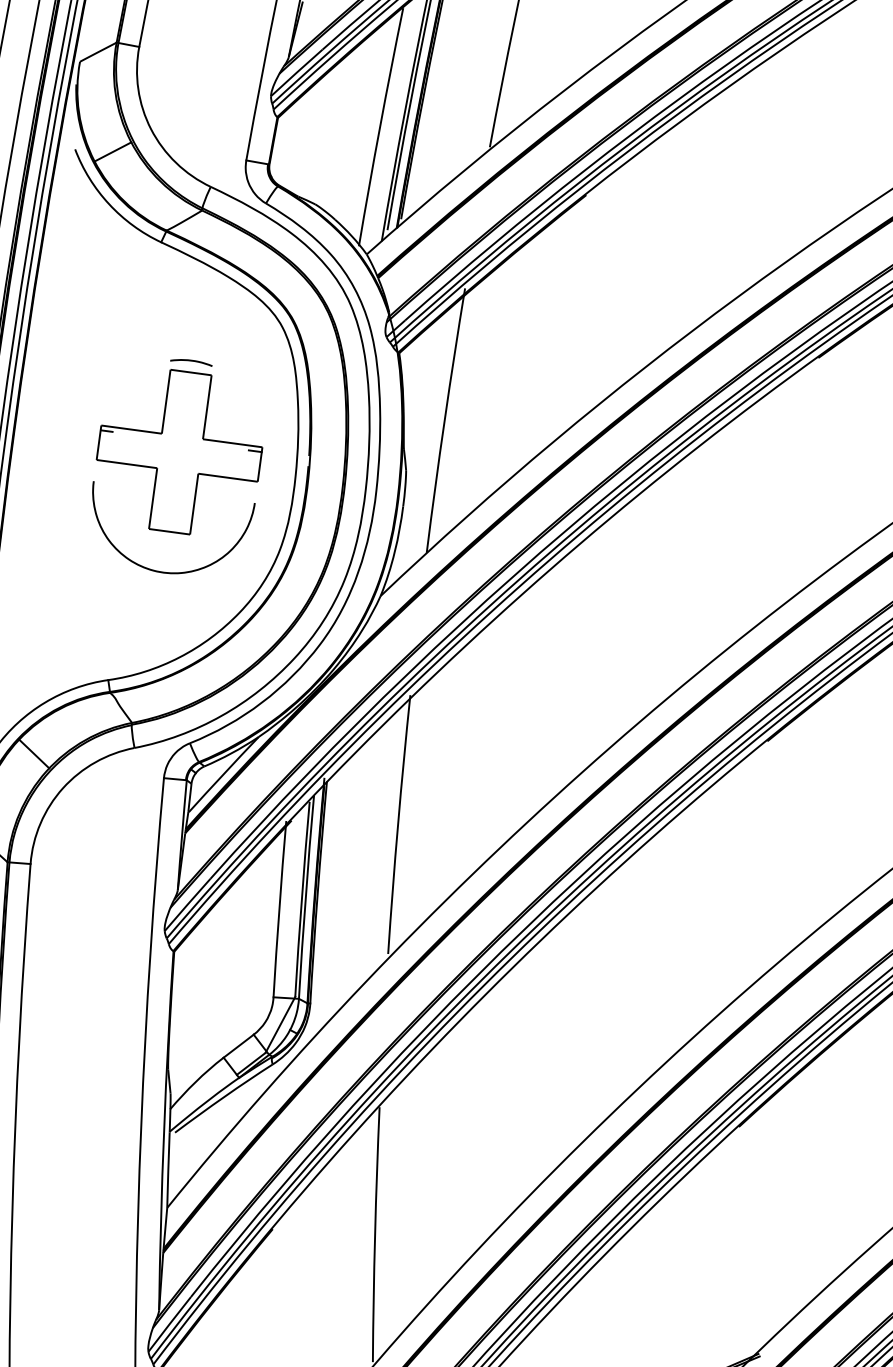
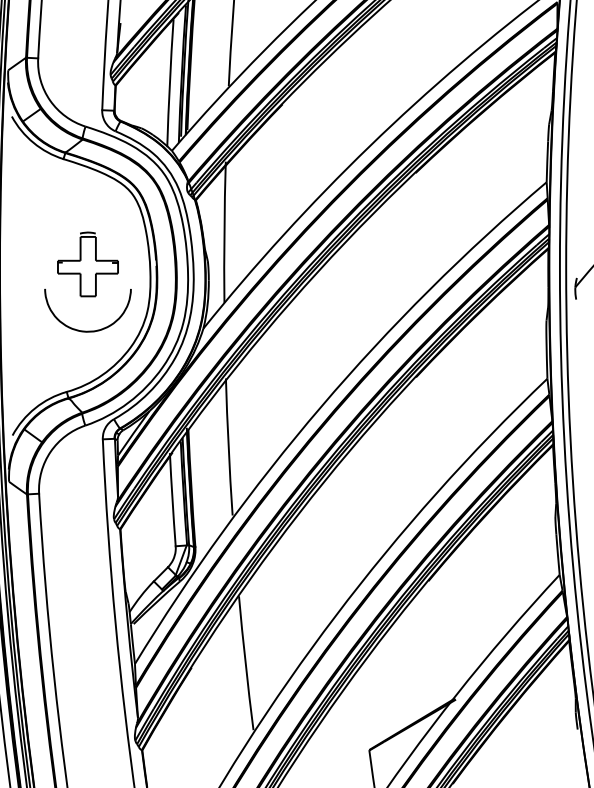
part: (179, 446) -> (87, 264), size x0.7

